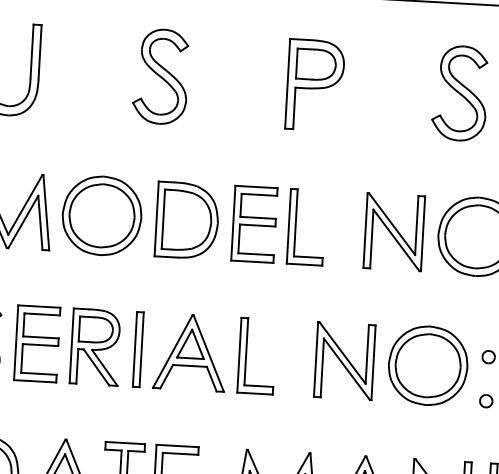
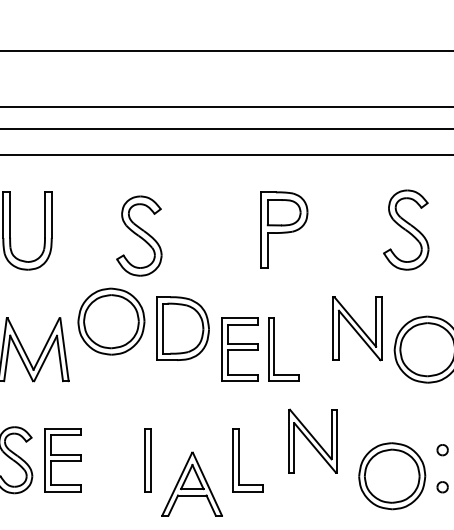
part: (161, 76) -> (139, 235), moved
part: (102, 215) -> (111, 321), moved
part: (186, 220) -> (182, 328), moved
part: (394, 231) -> (357, 328), moved
part: (96, 346) -> (112, 459), removed
part: (189, 351) -> (191, 483), moved
part: (344, 360) -> (312, 440), moved
part: (428, 366) -> (392, 476), moved

